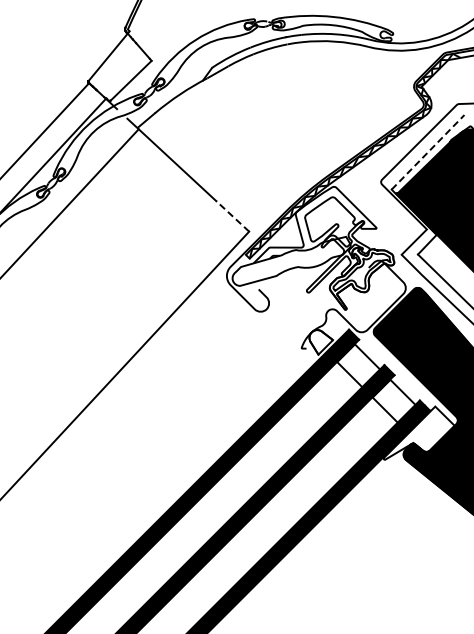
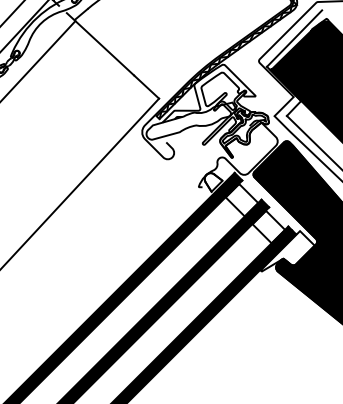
line: (428, 151) -> (294, 37), dashed -> solid
line: (232, 216) -> (146, 87), dashed -> solid

